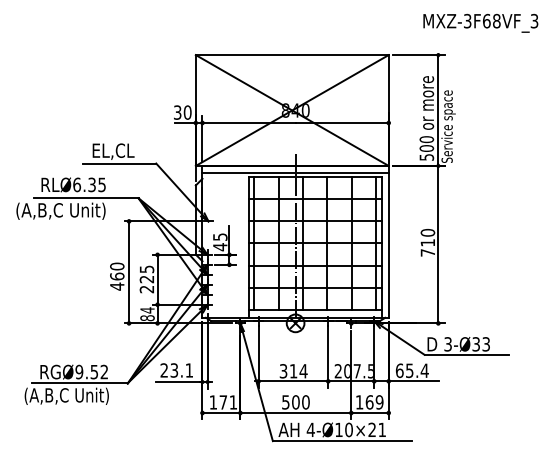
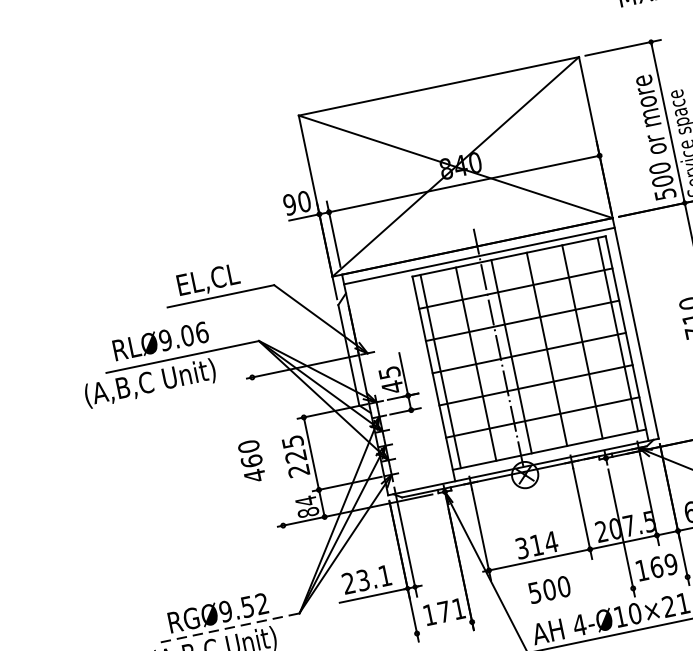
text: (177, 112) -> (289, 204), 30 -> 90
text: (89, 184) -> (183, 335), RLØ6.35 -> RLØ9.06
line: (129, 272) -> (268, 451), removed
line: (79, 383) -> (229, 628), solid -> dashed
line: (295, 413) -> (552, 606), removed

